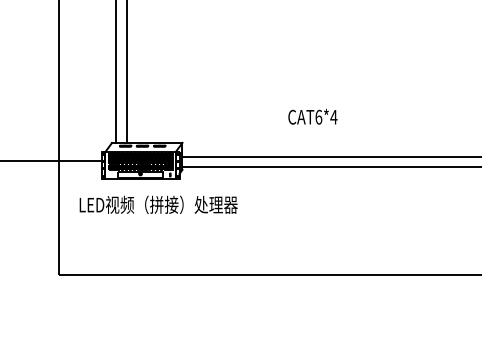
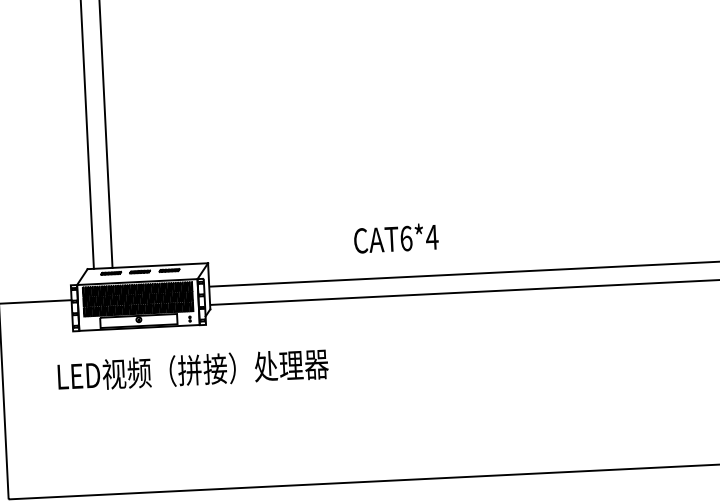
text: (312, 116) -> (395, 237), moved
text: (158, 204) -> (192, 369), moved

